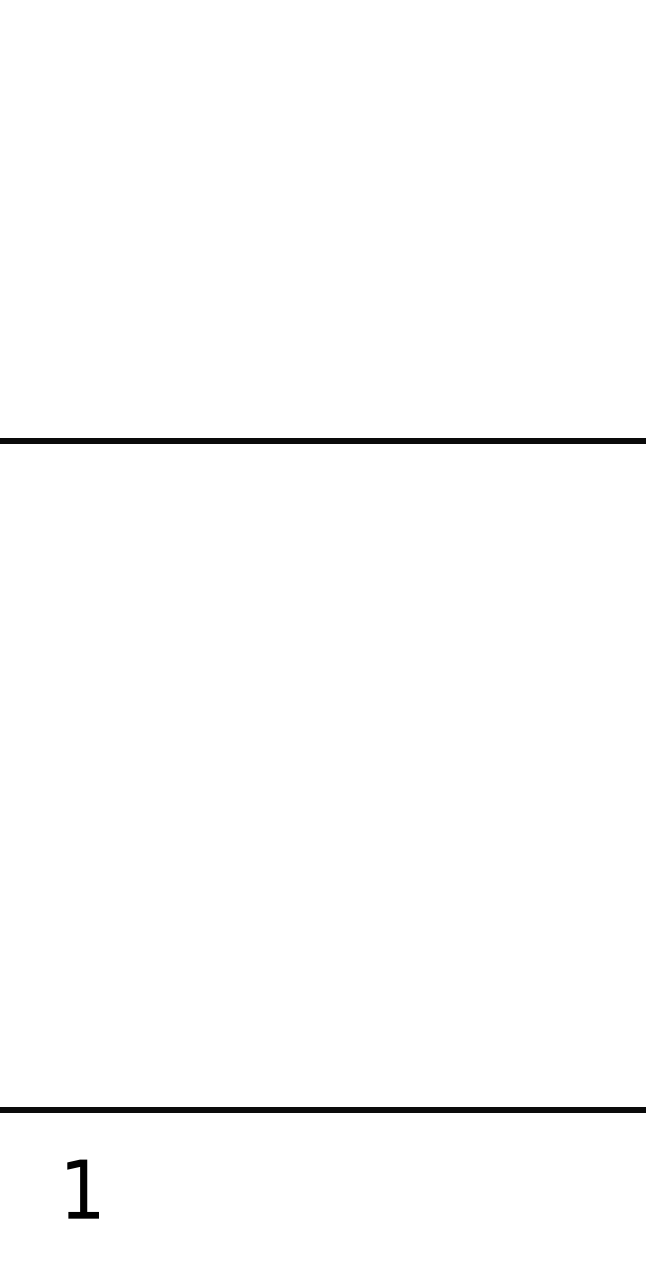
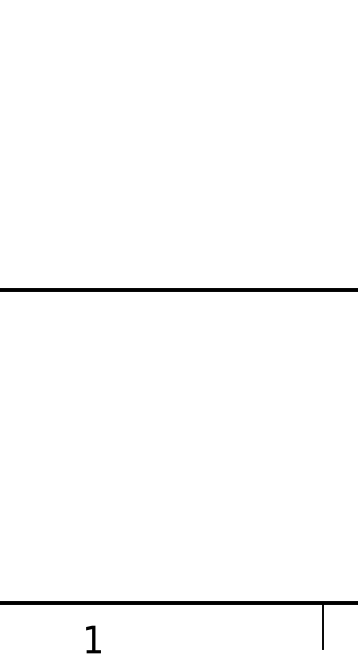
line: (574, 1159) -> (323, 625), added

